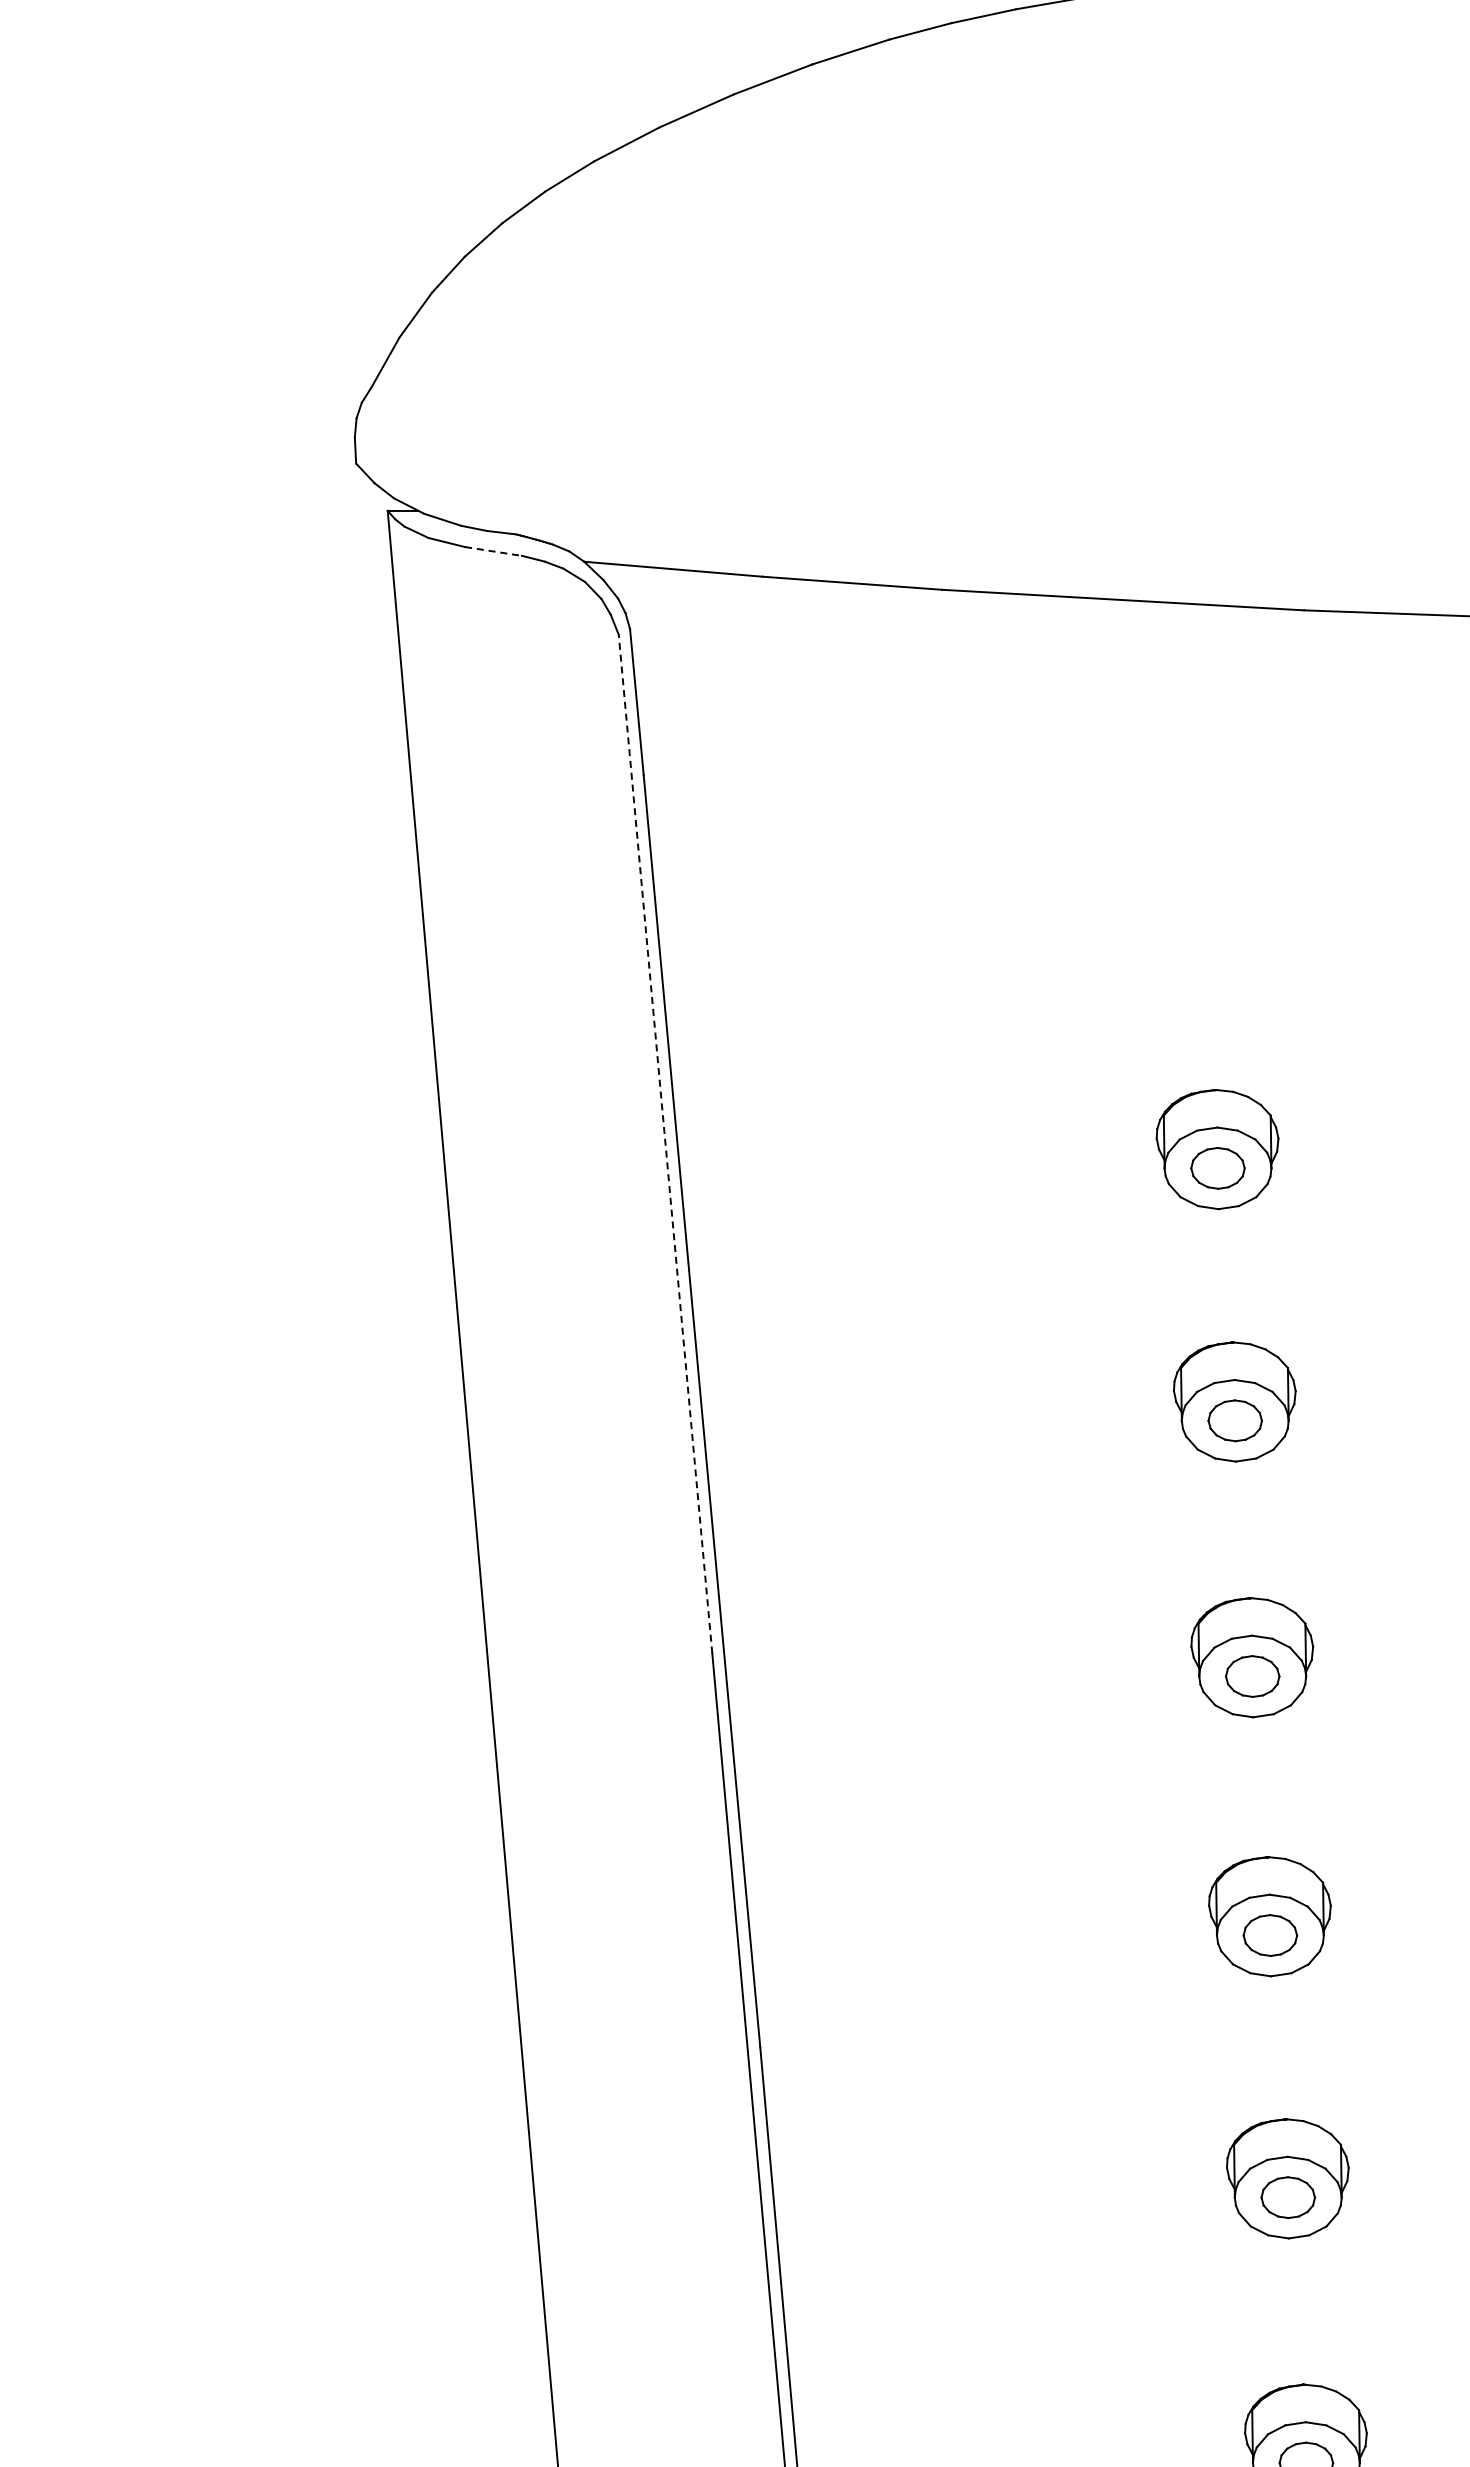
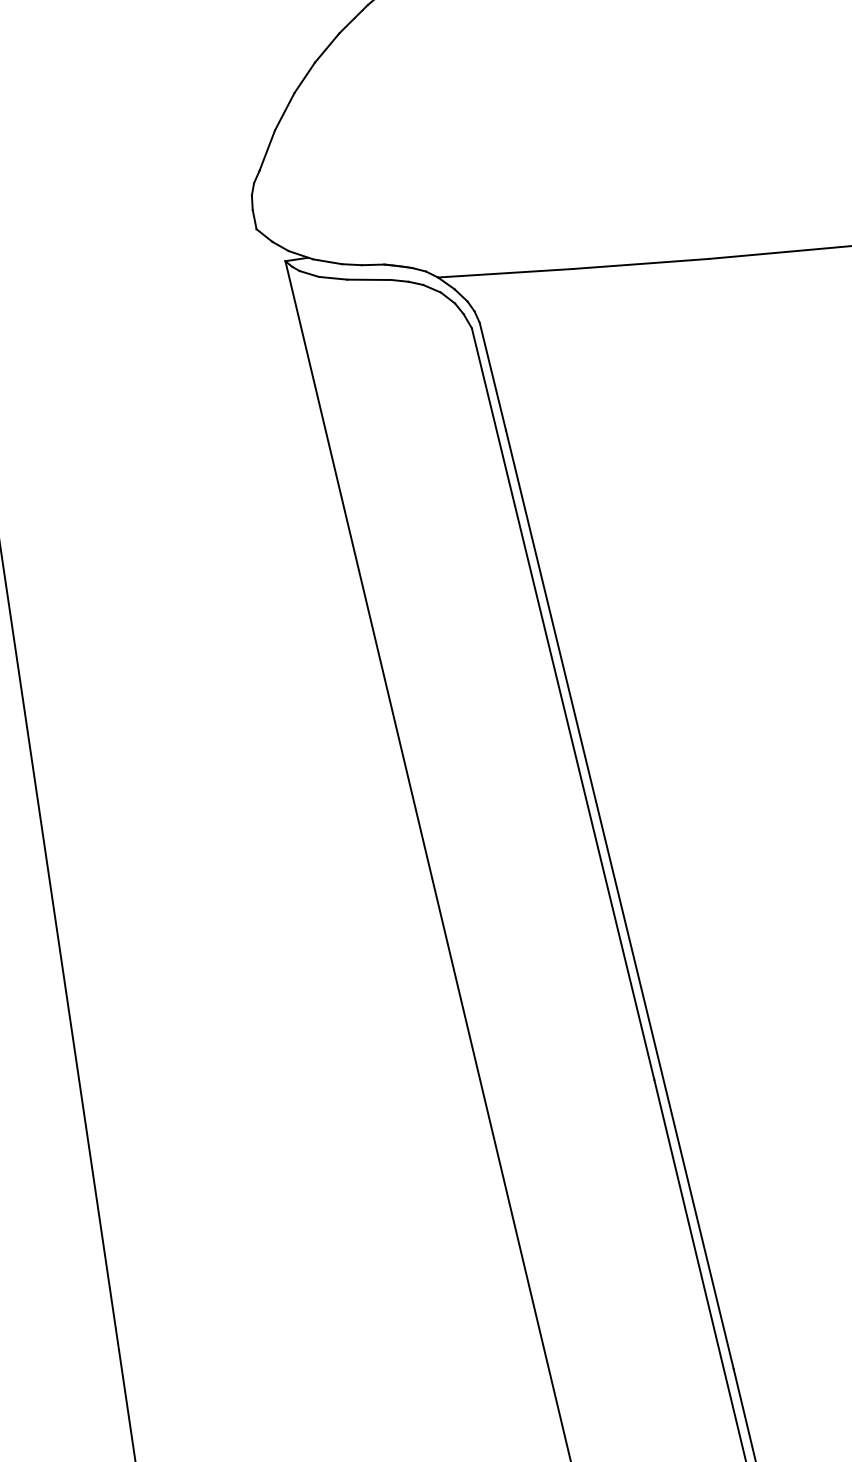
line: (492, 551) -> (368, 279), dashed -> solid
line: (665, 1144) -> (563, 704), dashed -> solid

